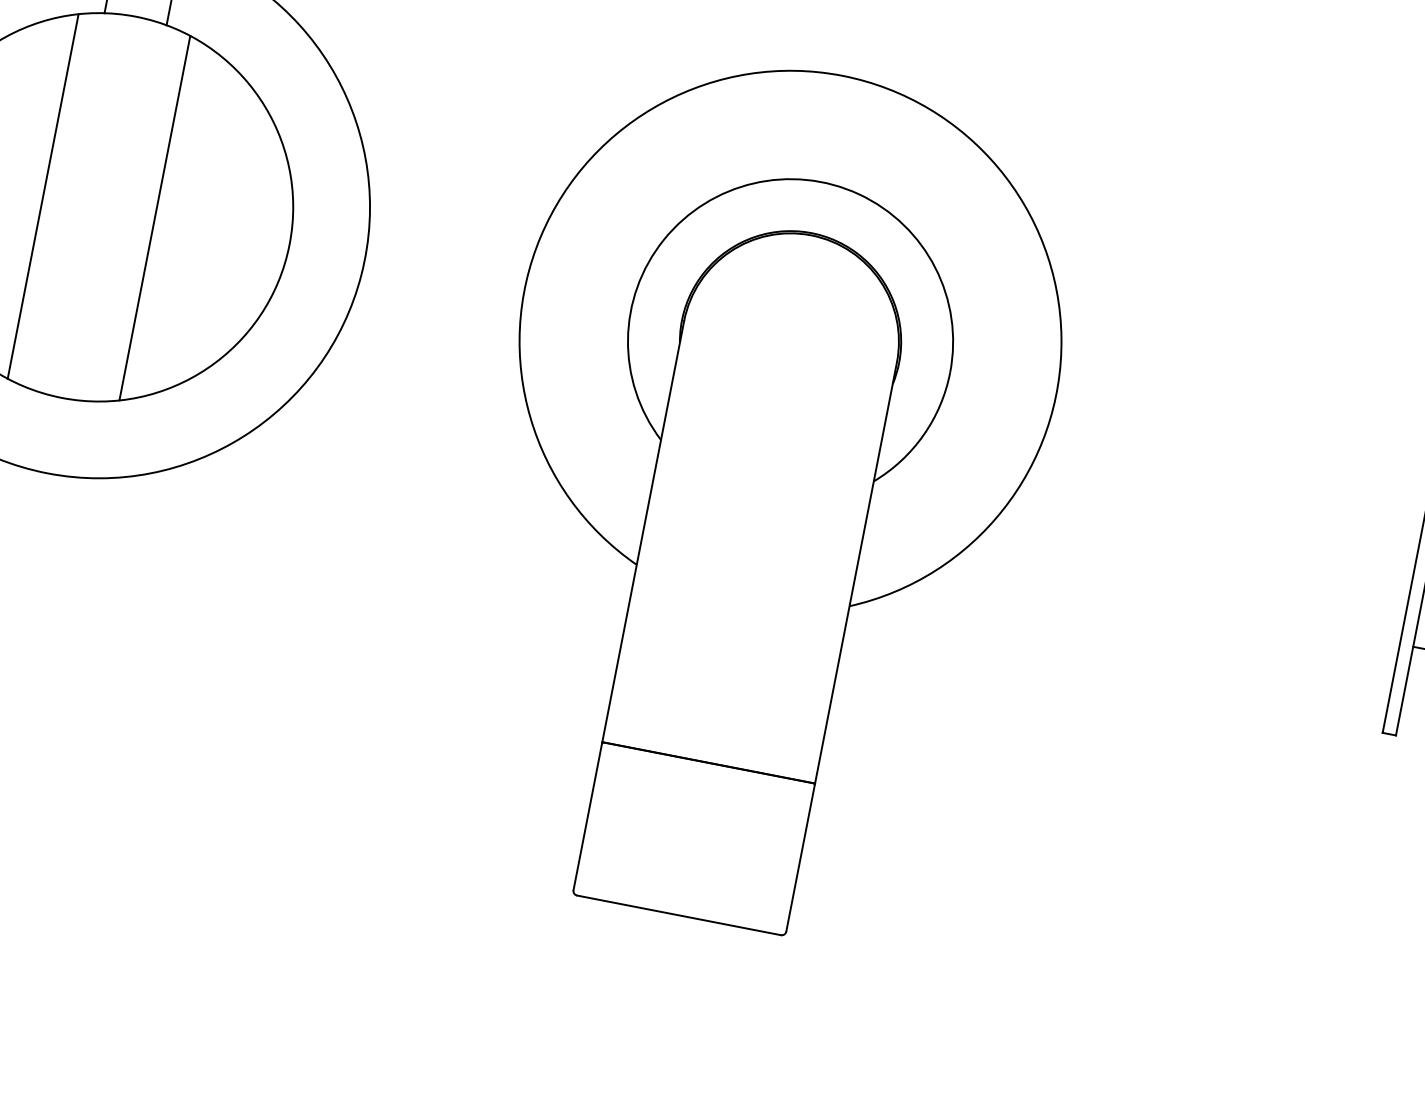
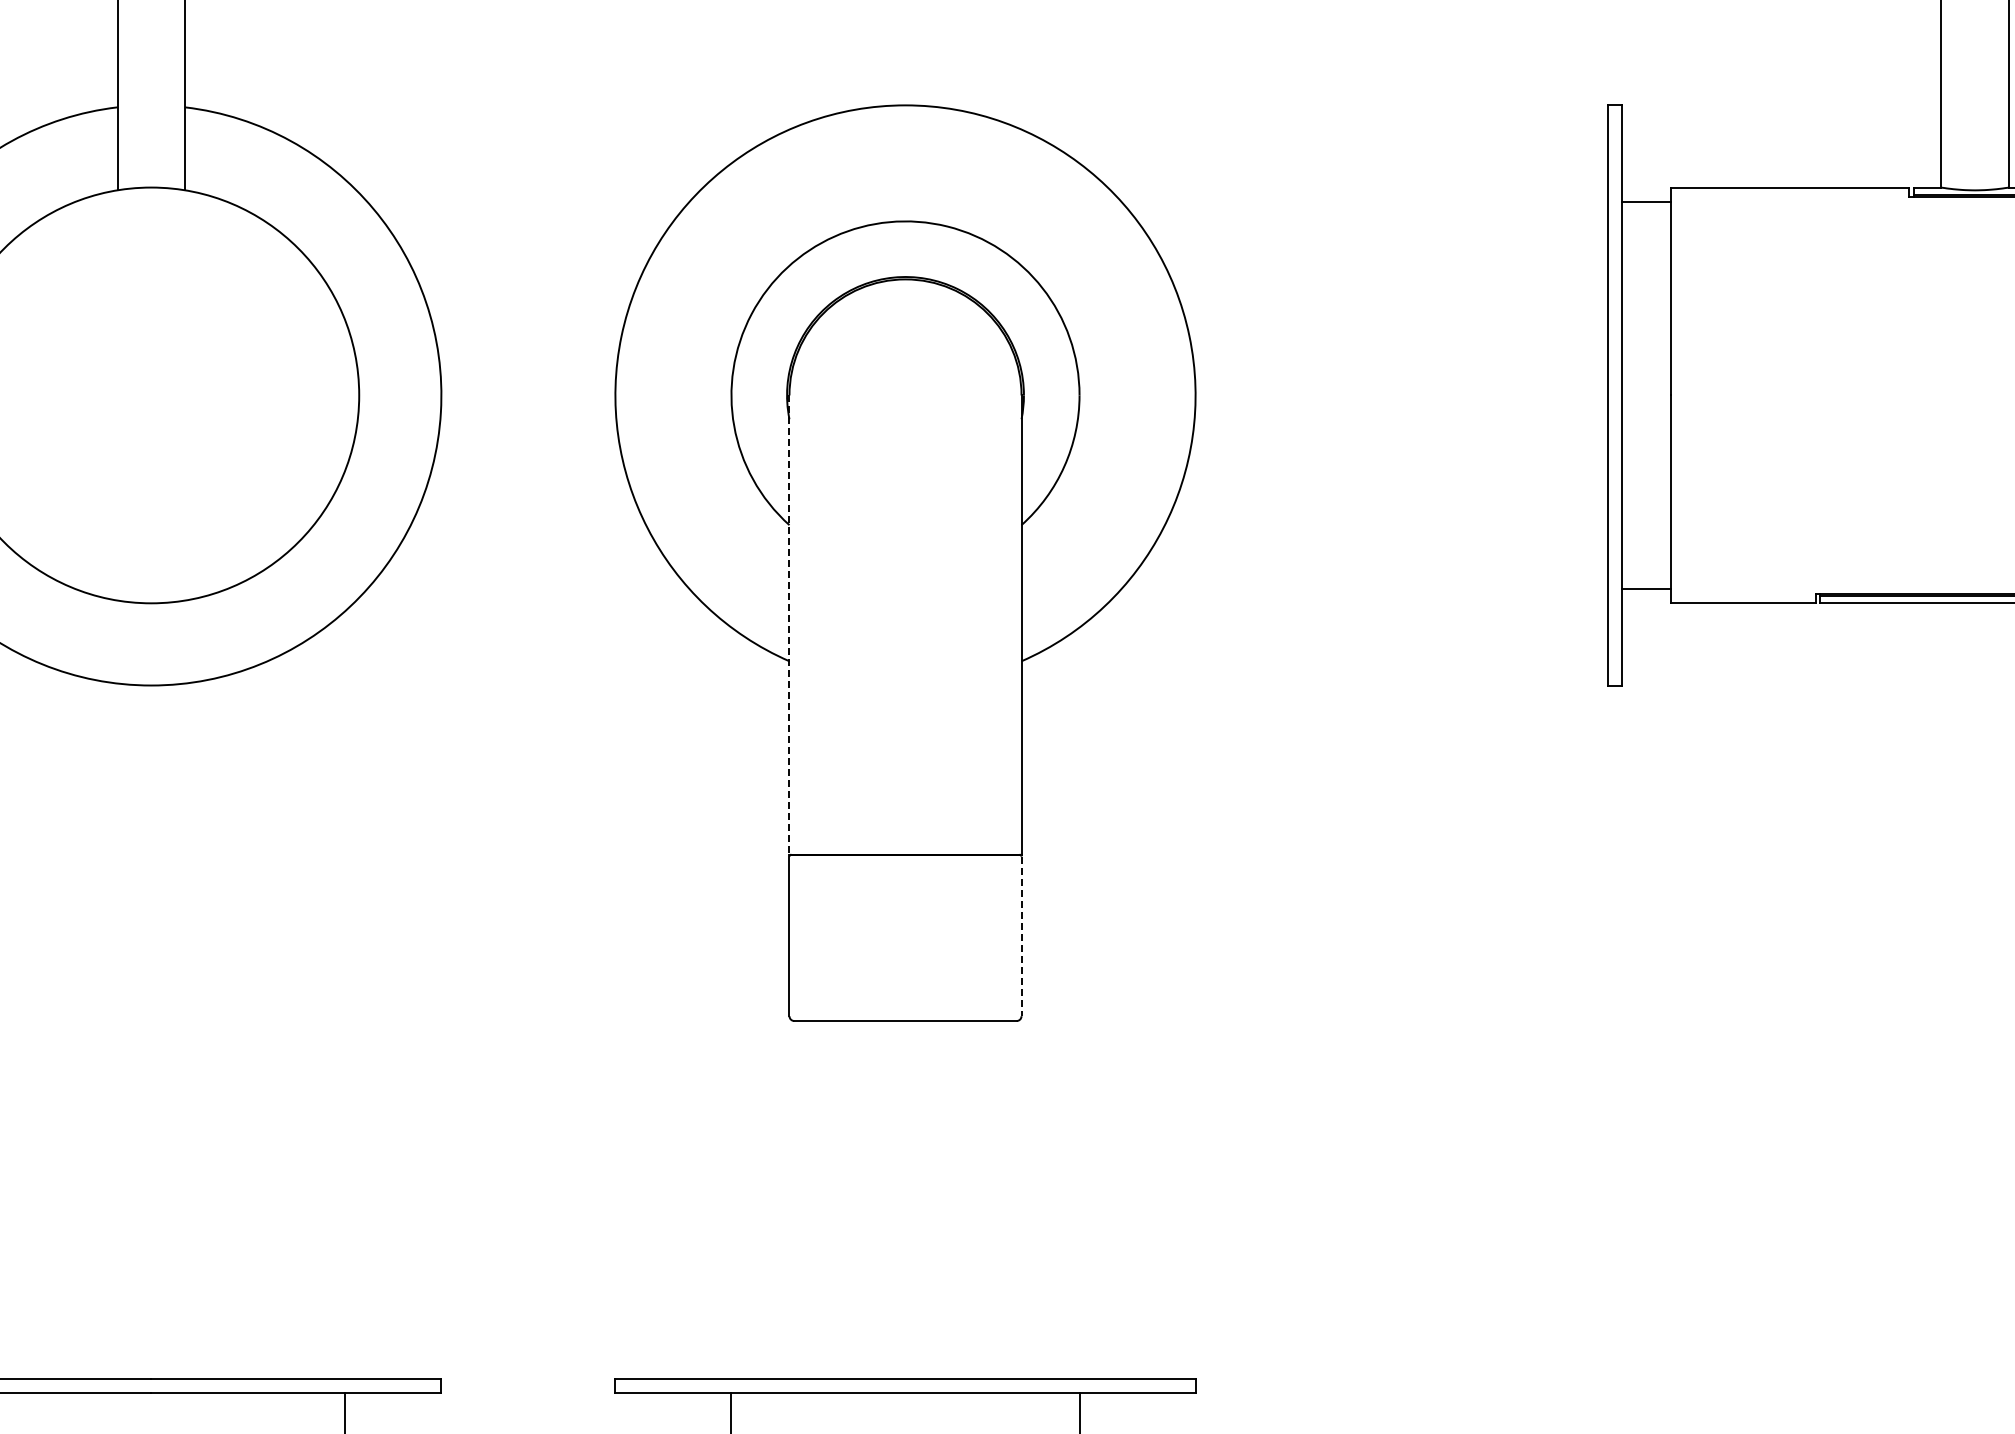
line: (43, 196) -> (90, 395), removed
line: (155, 218) -> (212, 395), removed
line: (643, 532) -> (789, 625), solid -> dashed
line: (800, 858) -> (1021, 936), solid -> dashed

